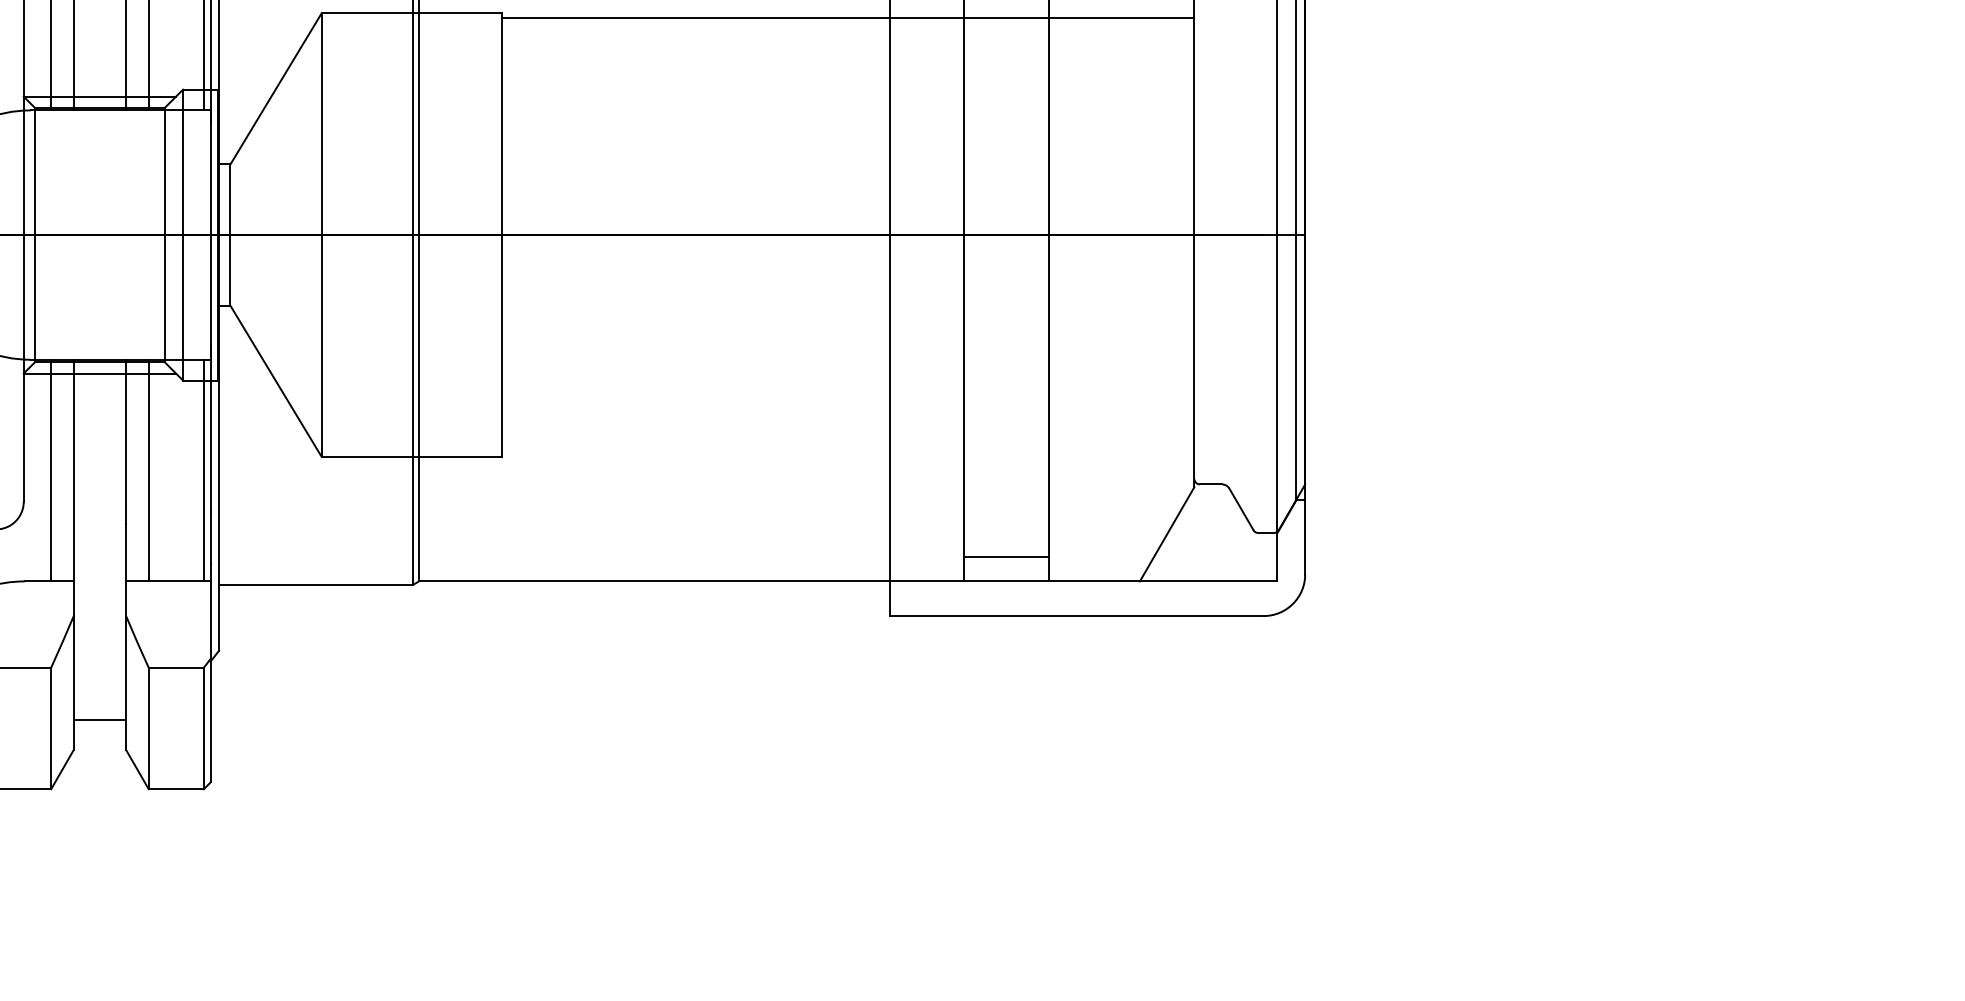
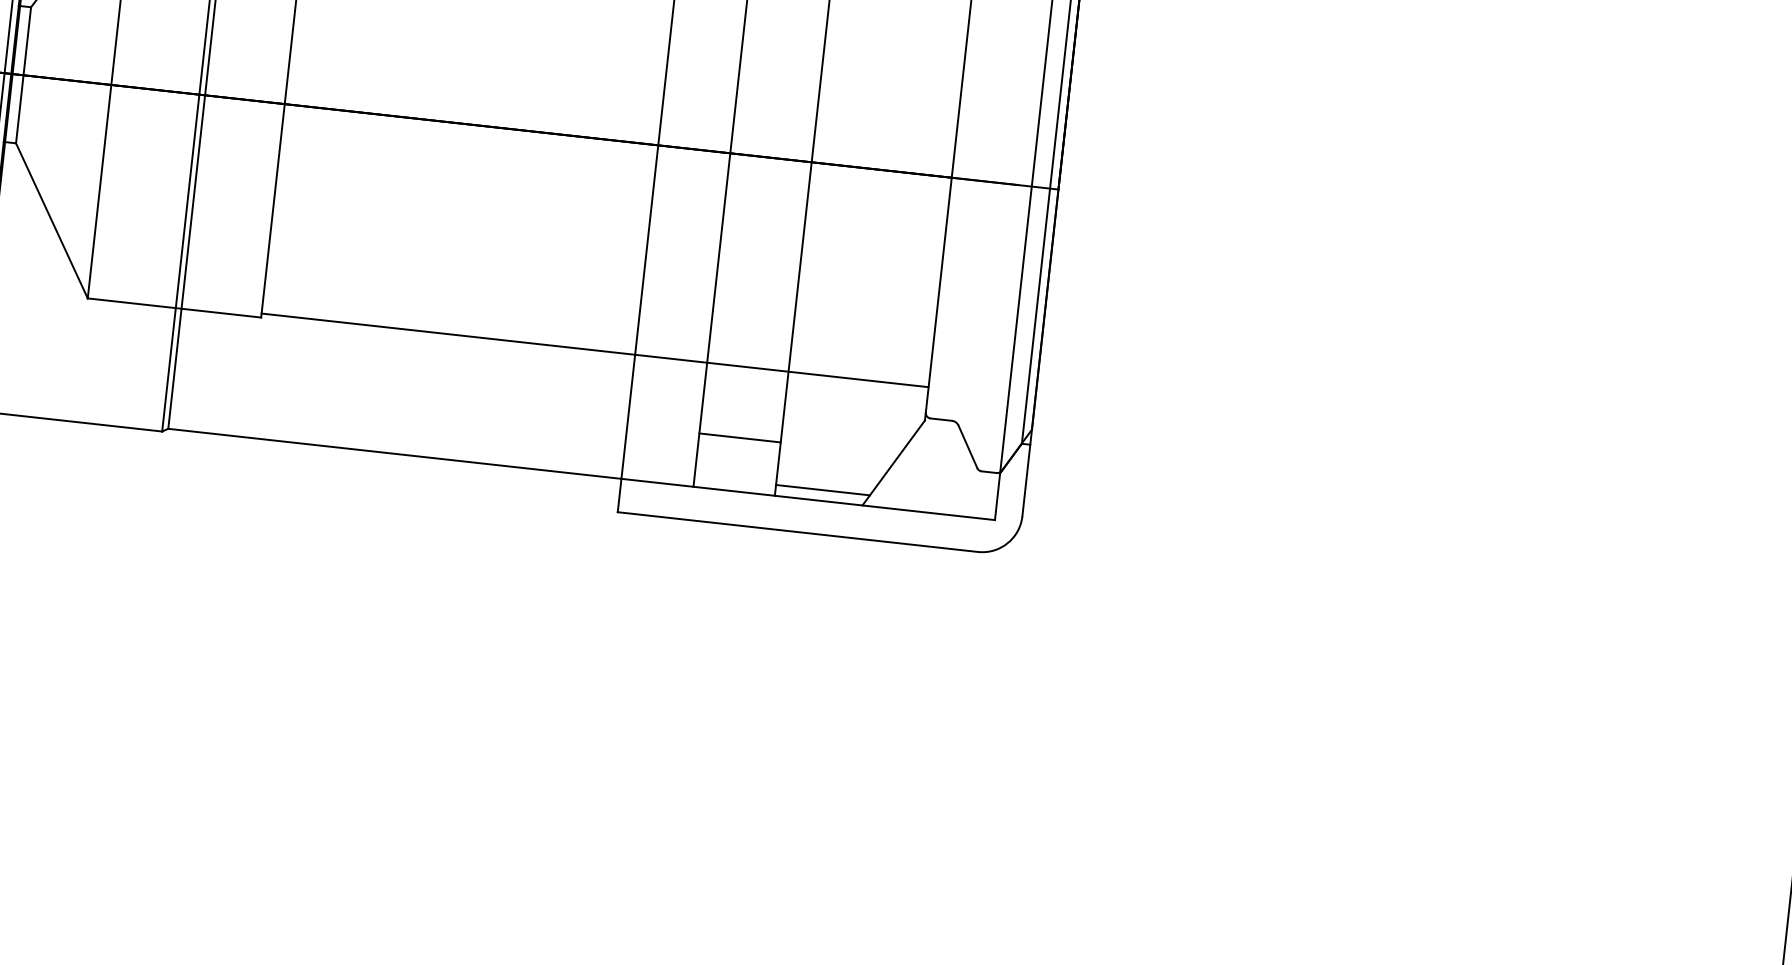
line: (847, 452) -> (594, 350), added
line: (1006, 557) -> (739, 438), moved
line: (1097, 570) -> (822, 490), added

